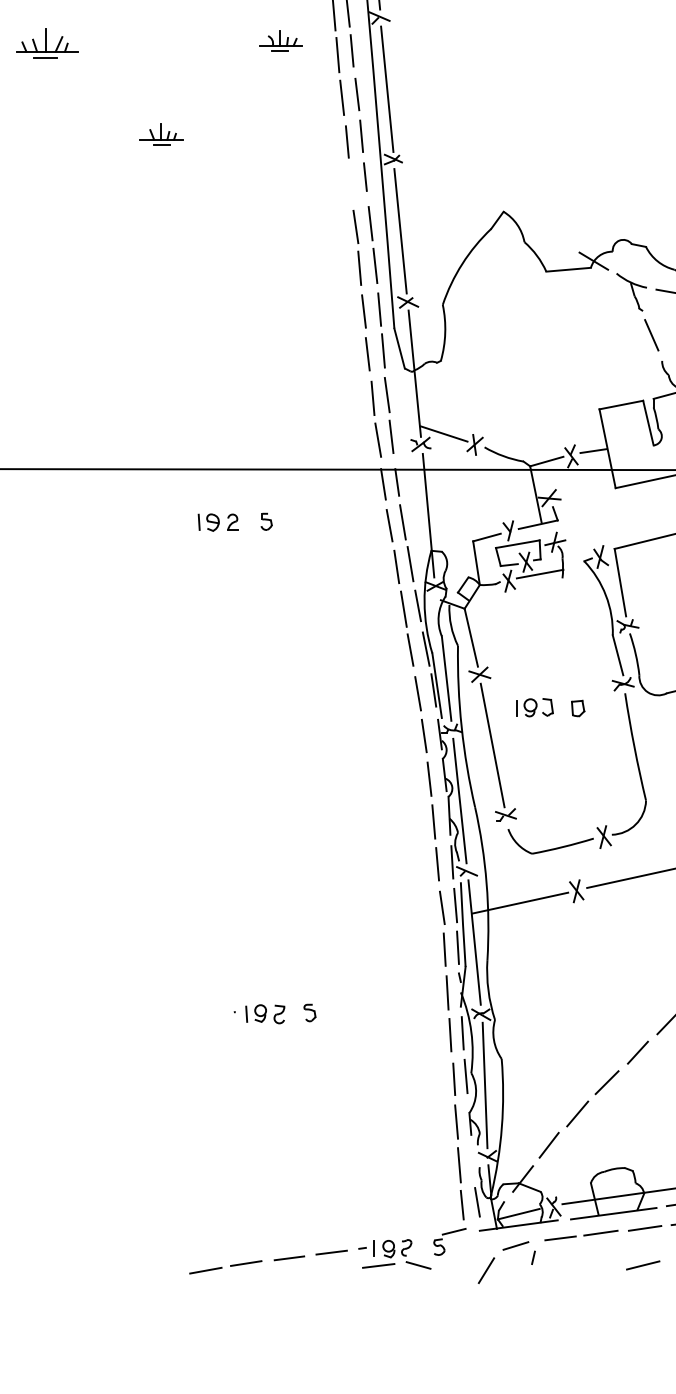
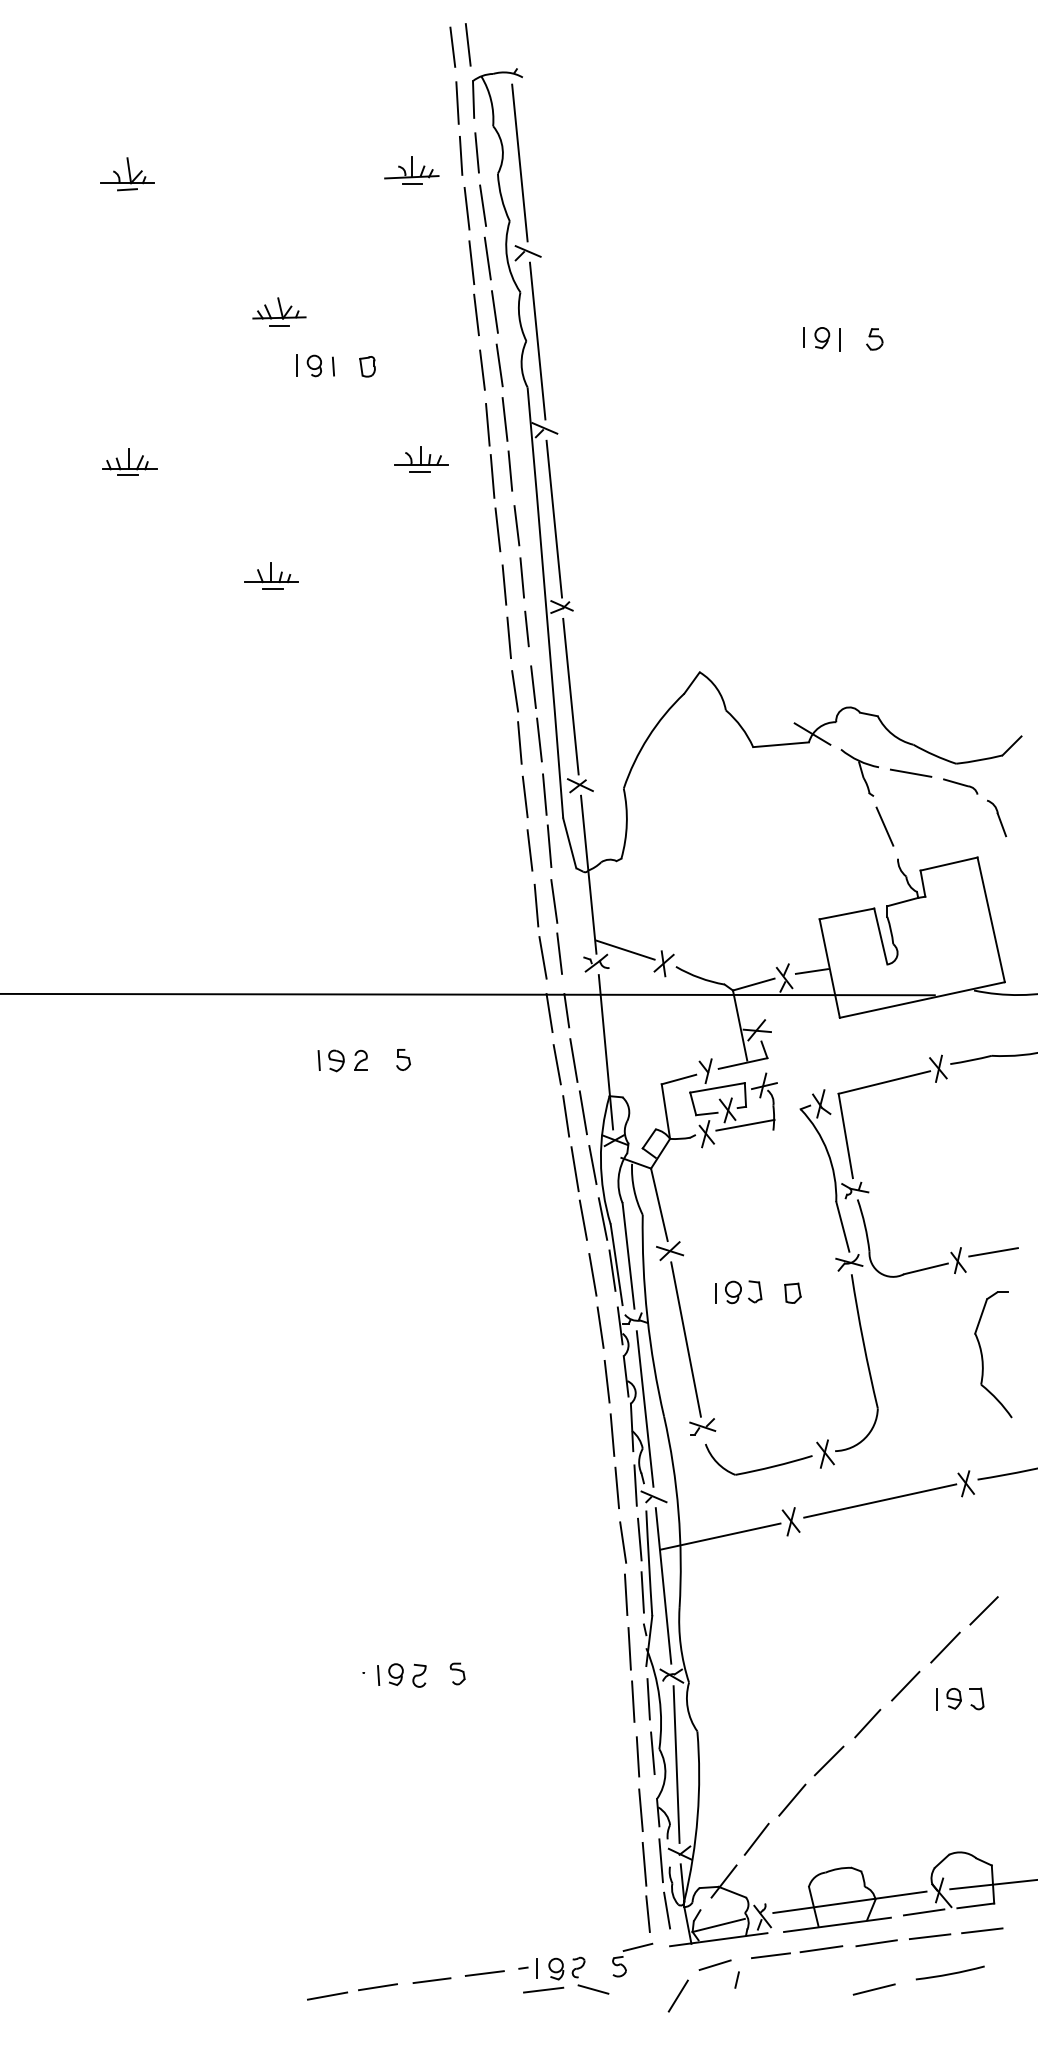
part: (47, 43) -> (129, 461), size x0.71
line: (350, 183) -> (508, 637), added
line: (472, 1162) -> (660, 1860), added

